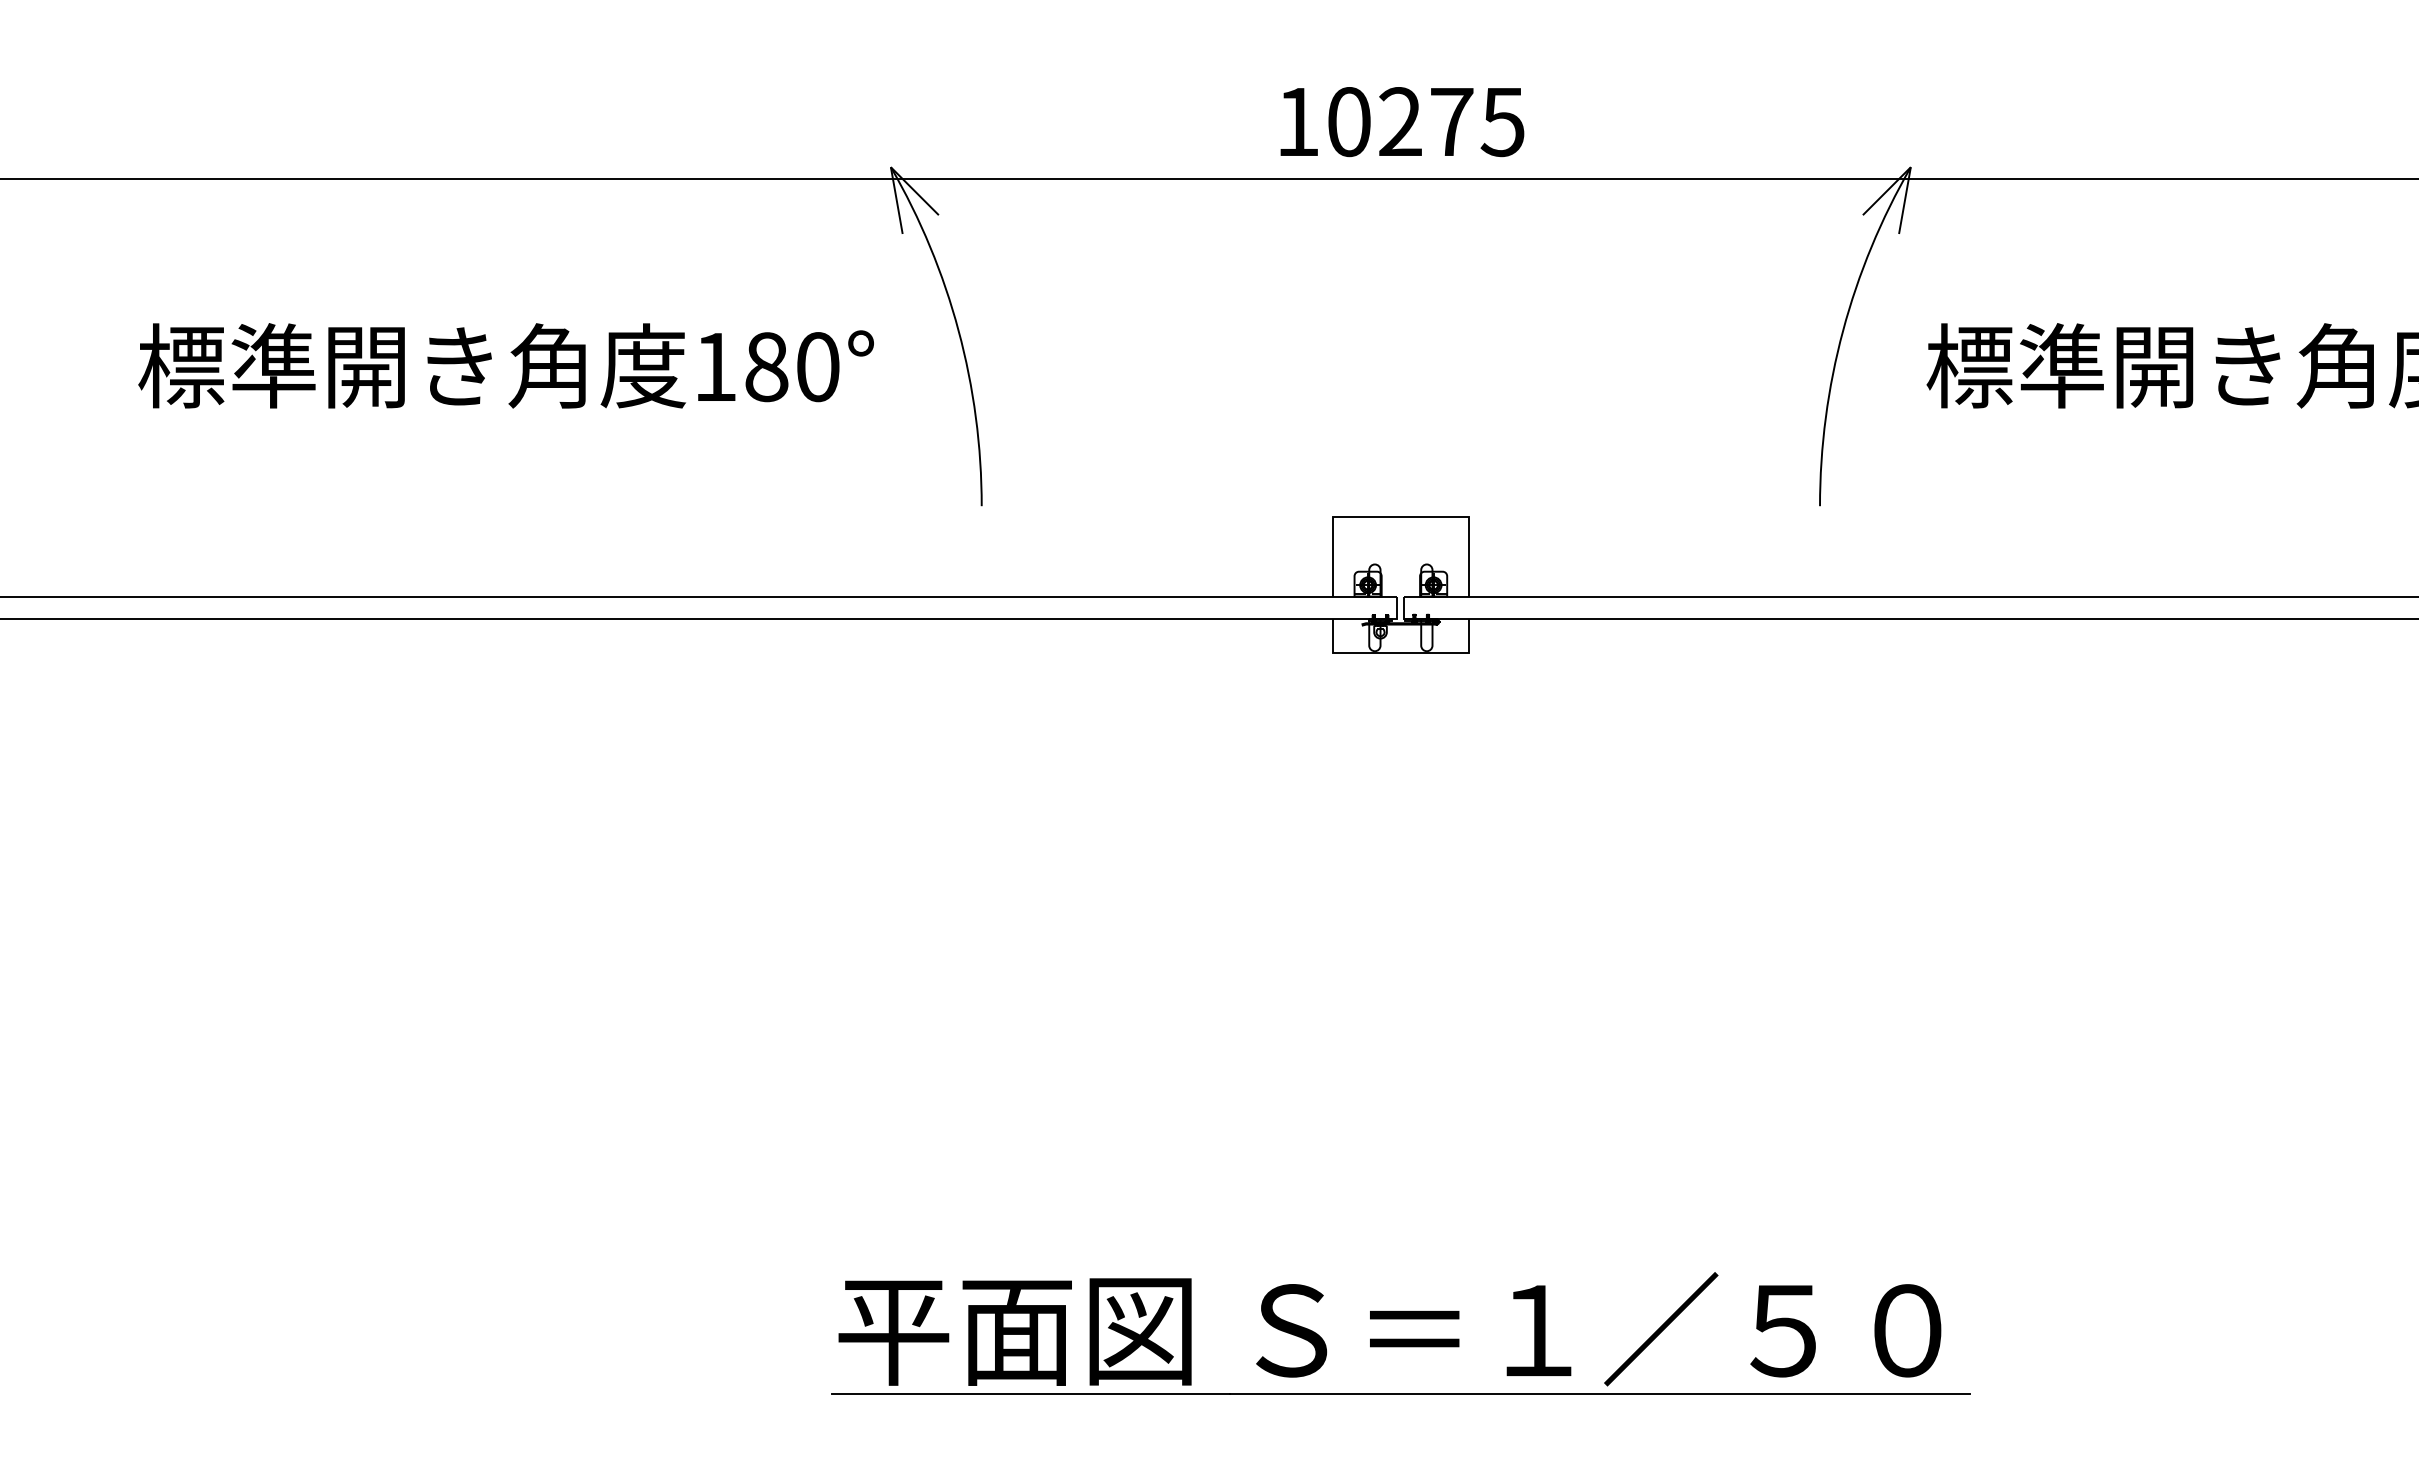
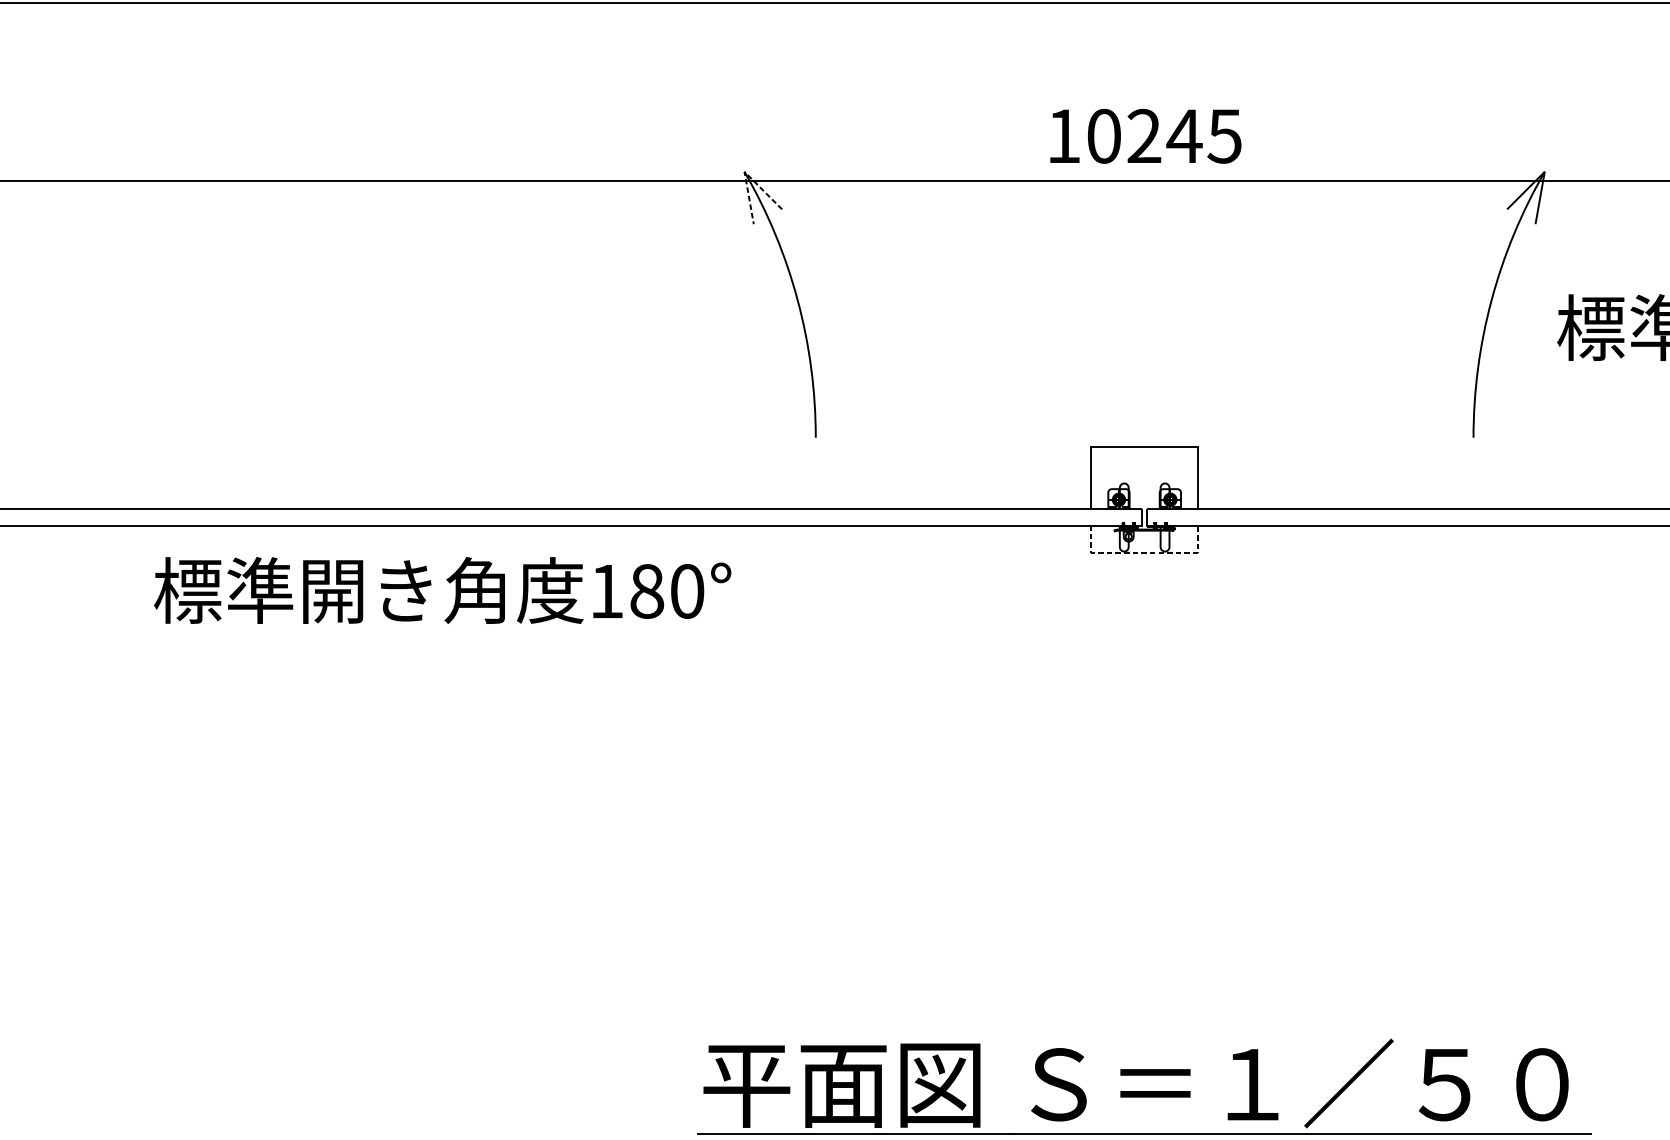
text: (1451, 121) -> (1184, 135), 10275 -> 10245
line: (890, 167) -> (744, 172), solid -> dashed
text: (505, 365) -> (442, 590), moved
line: (1400, 653) -> (1144, 553), solid -> dashed

